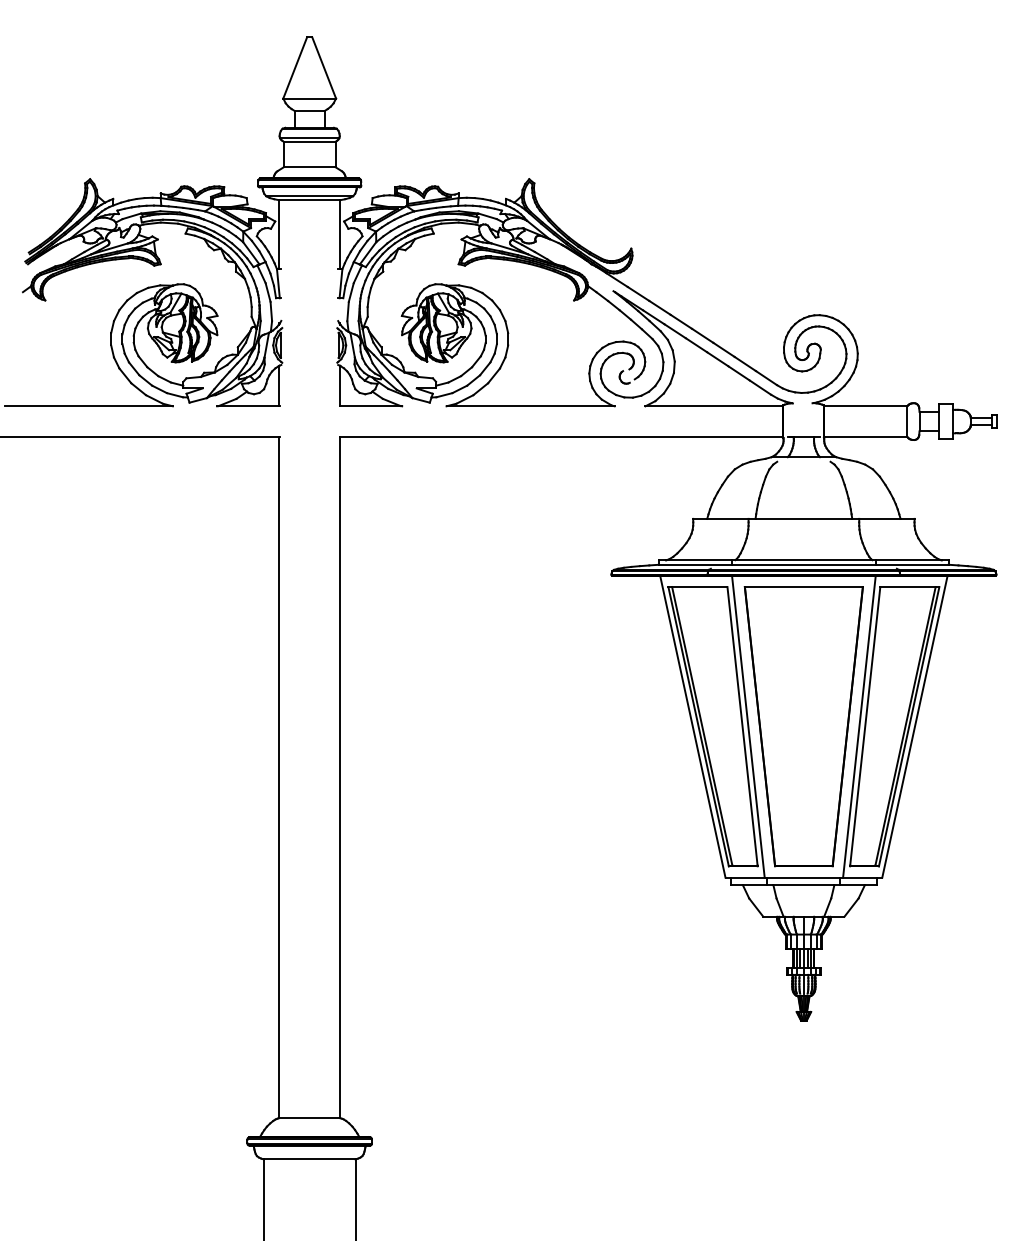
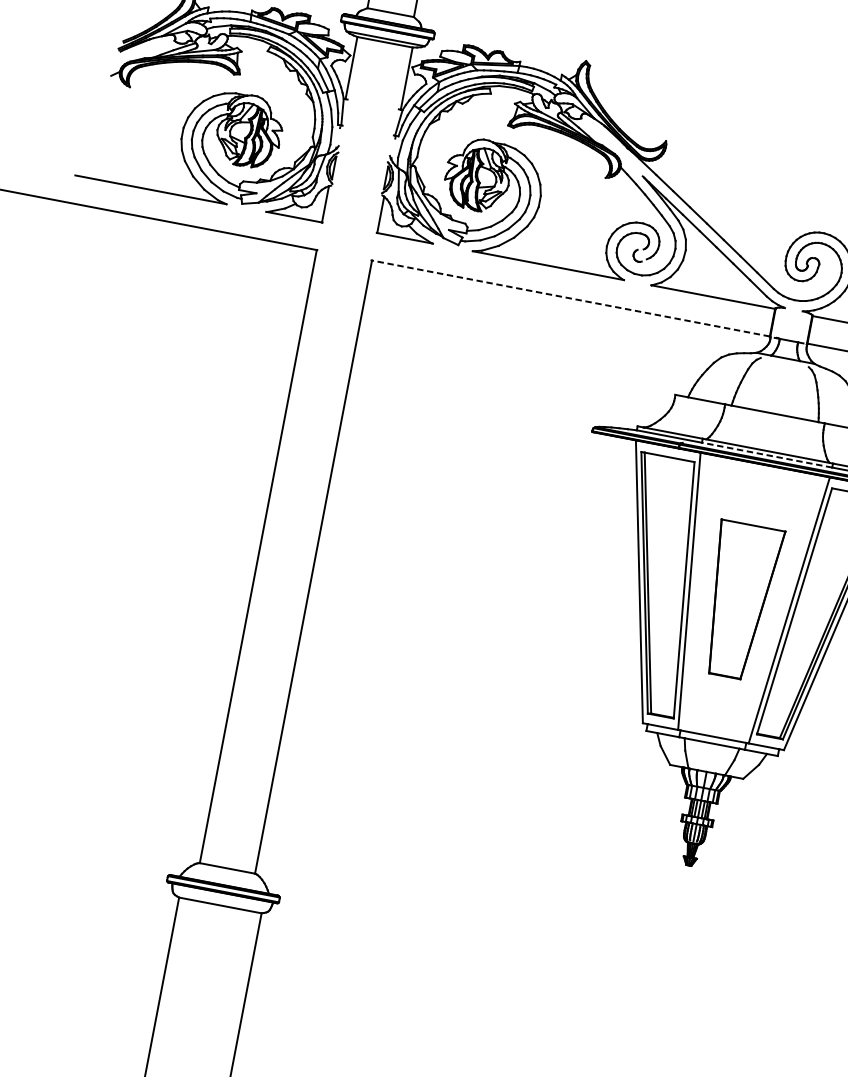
line: (560, 436) -> (570, 297), solid -> dashed
line: (803, 564) -> (766, 454), solid -> dashed
part: (803, 726) -> (739, 600), size x0.6

